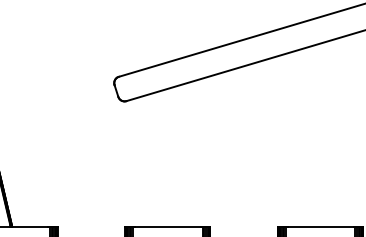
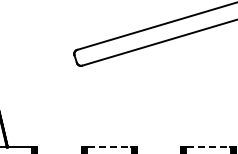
line: (168, 226) -> (109, 147), solid -> dashed
line: (322, 226) -> (209, 147), solid -> dashed

